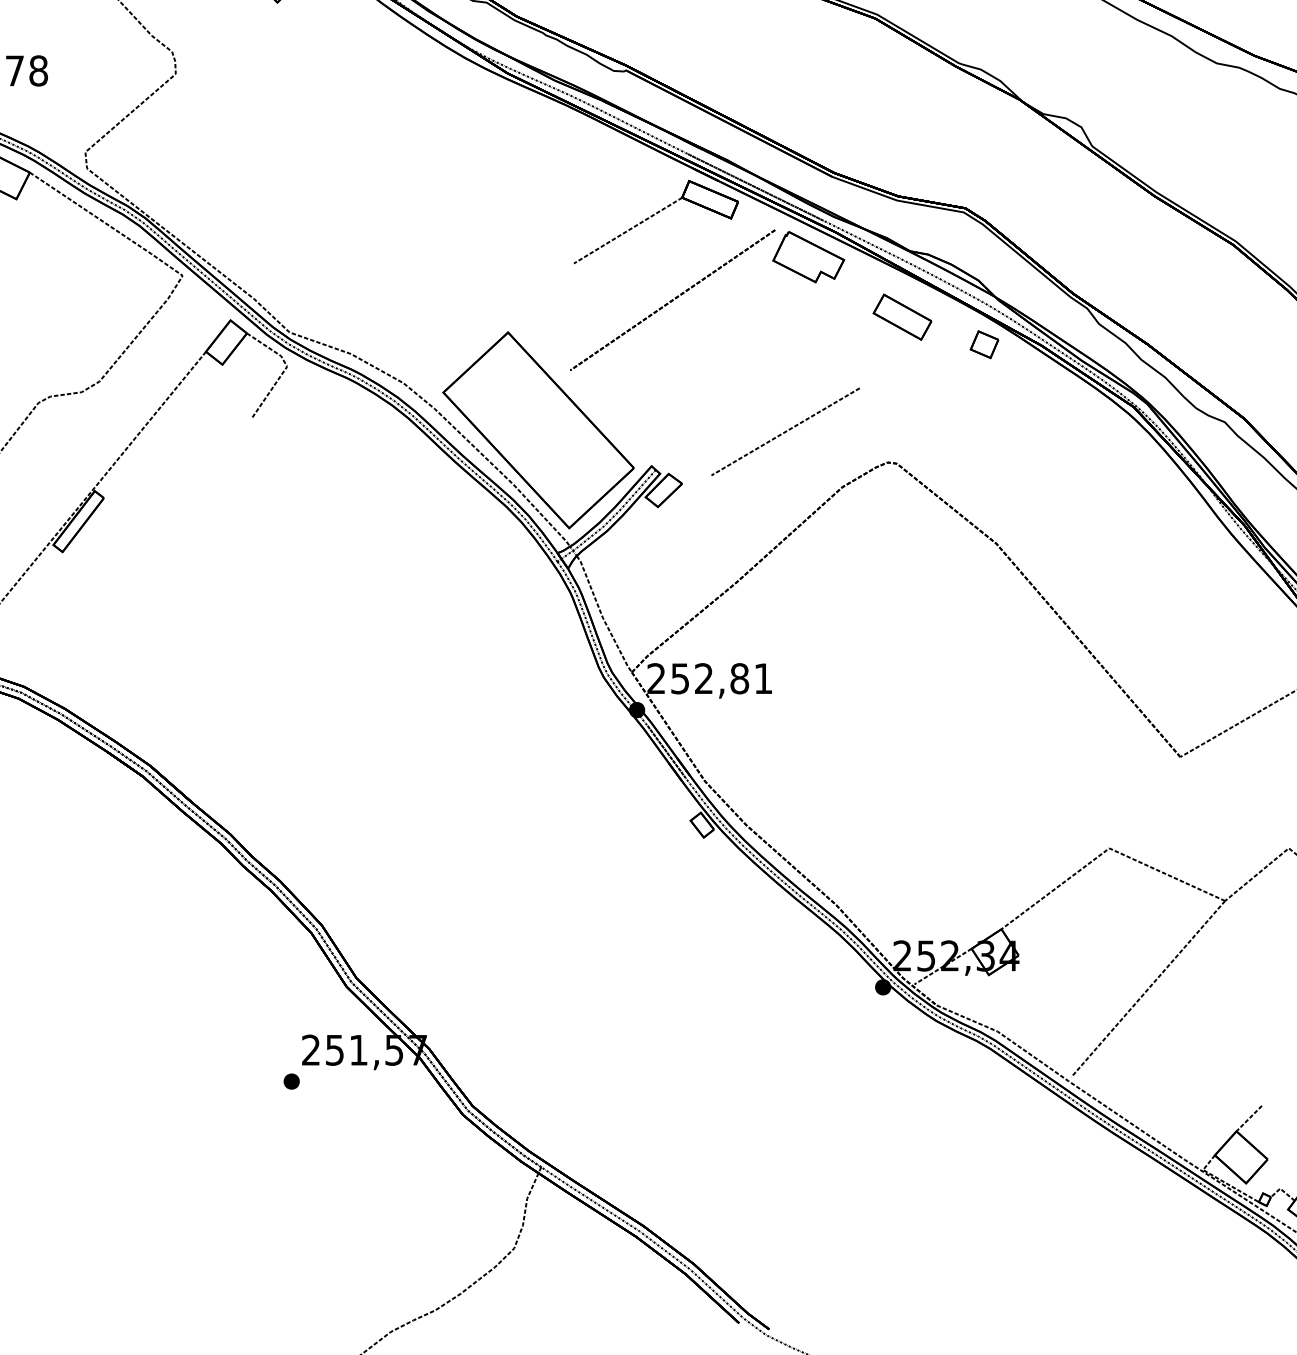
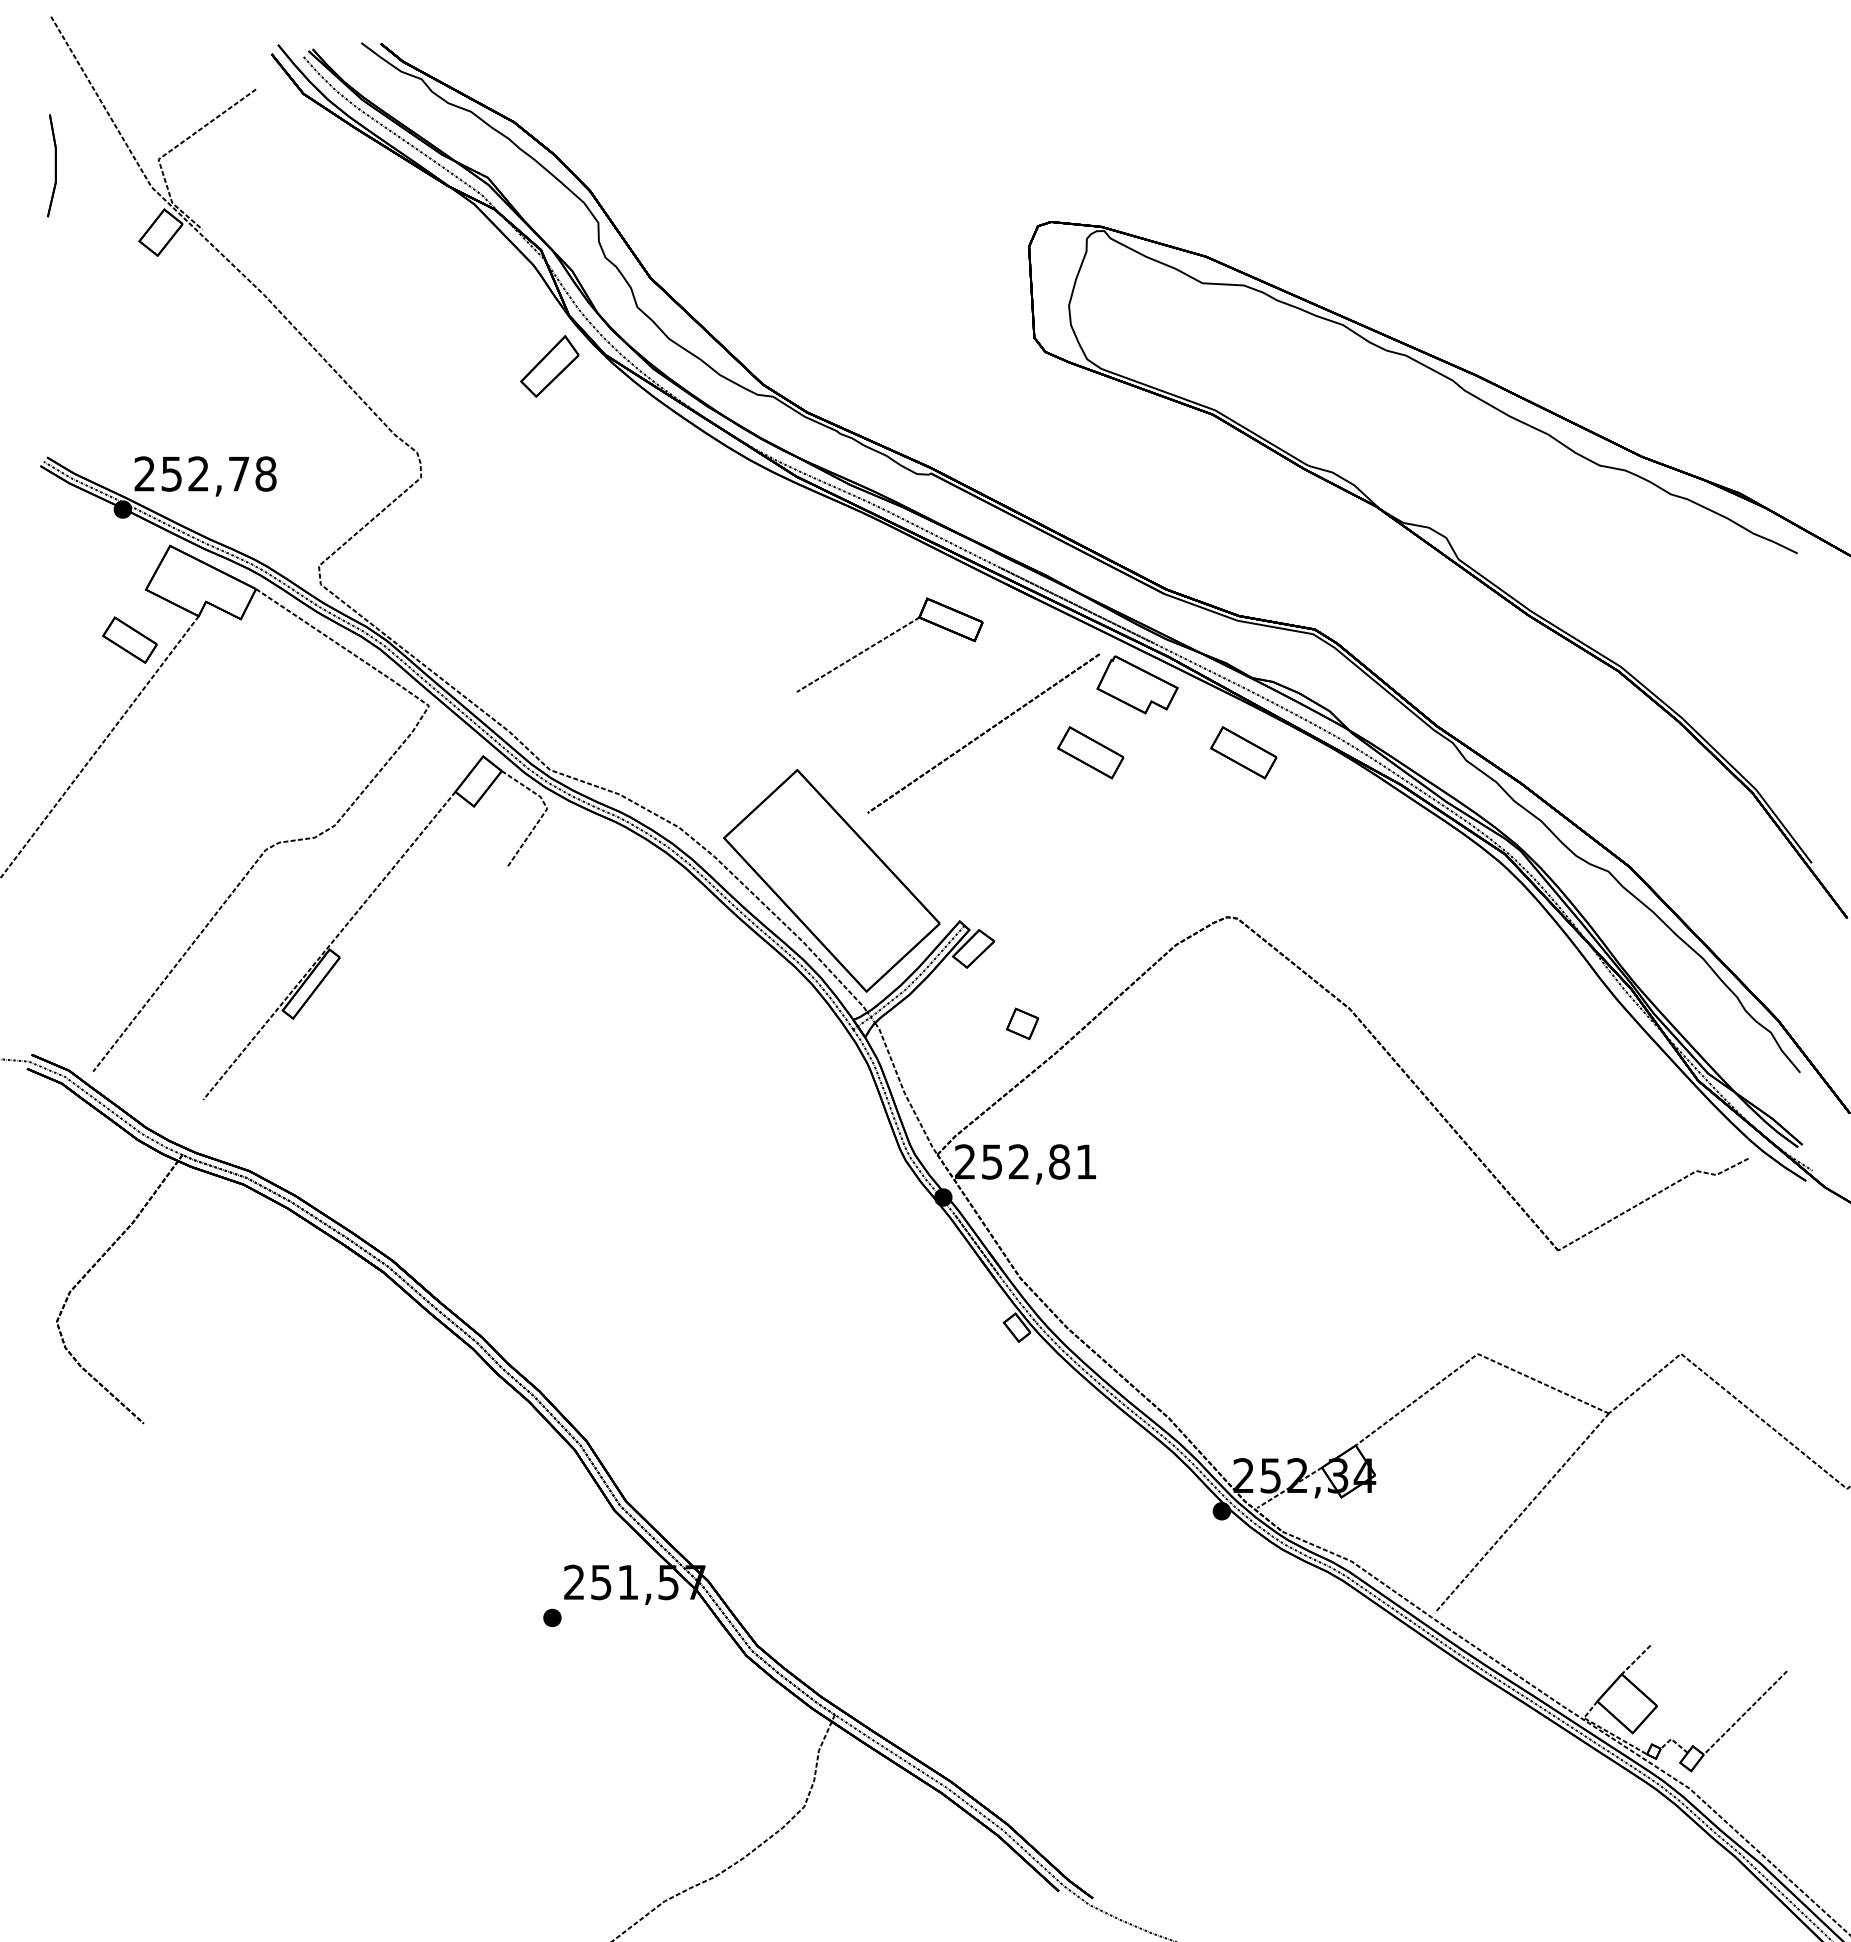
part: (654, 216) -> (887, 638), moved
part: (767, 316) -> (1090, 752), added
part: (984, 344) -> (1022, 1023), moved
line: (785, 431) -> (1111, 882), removed

